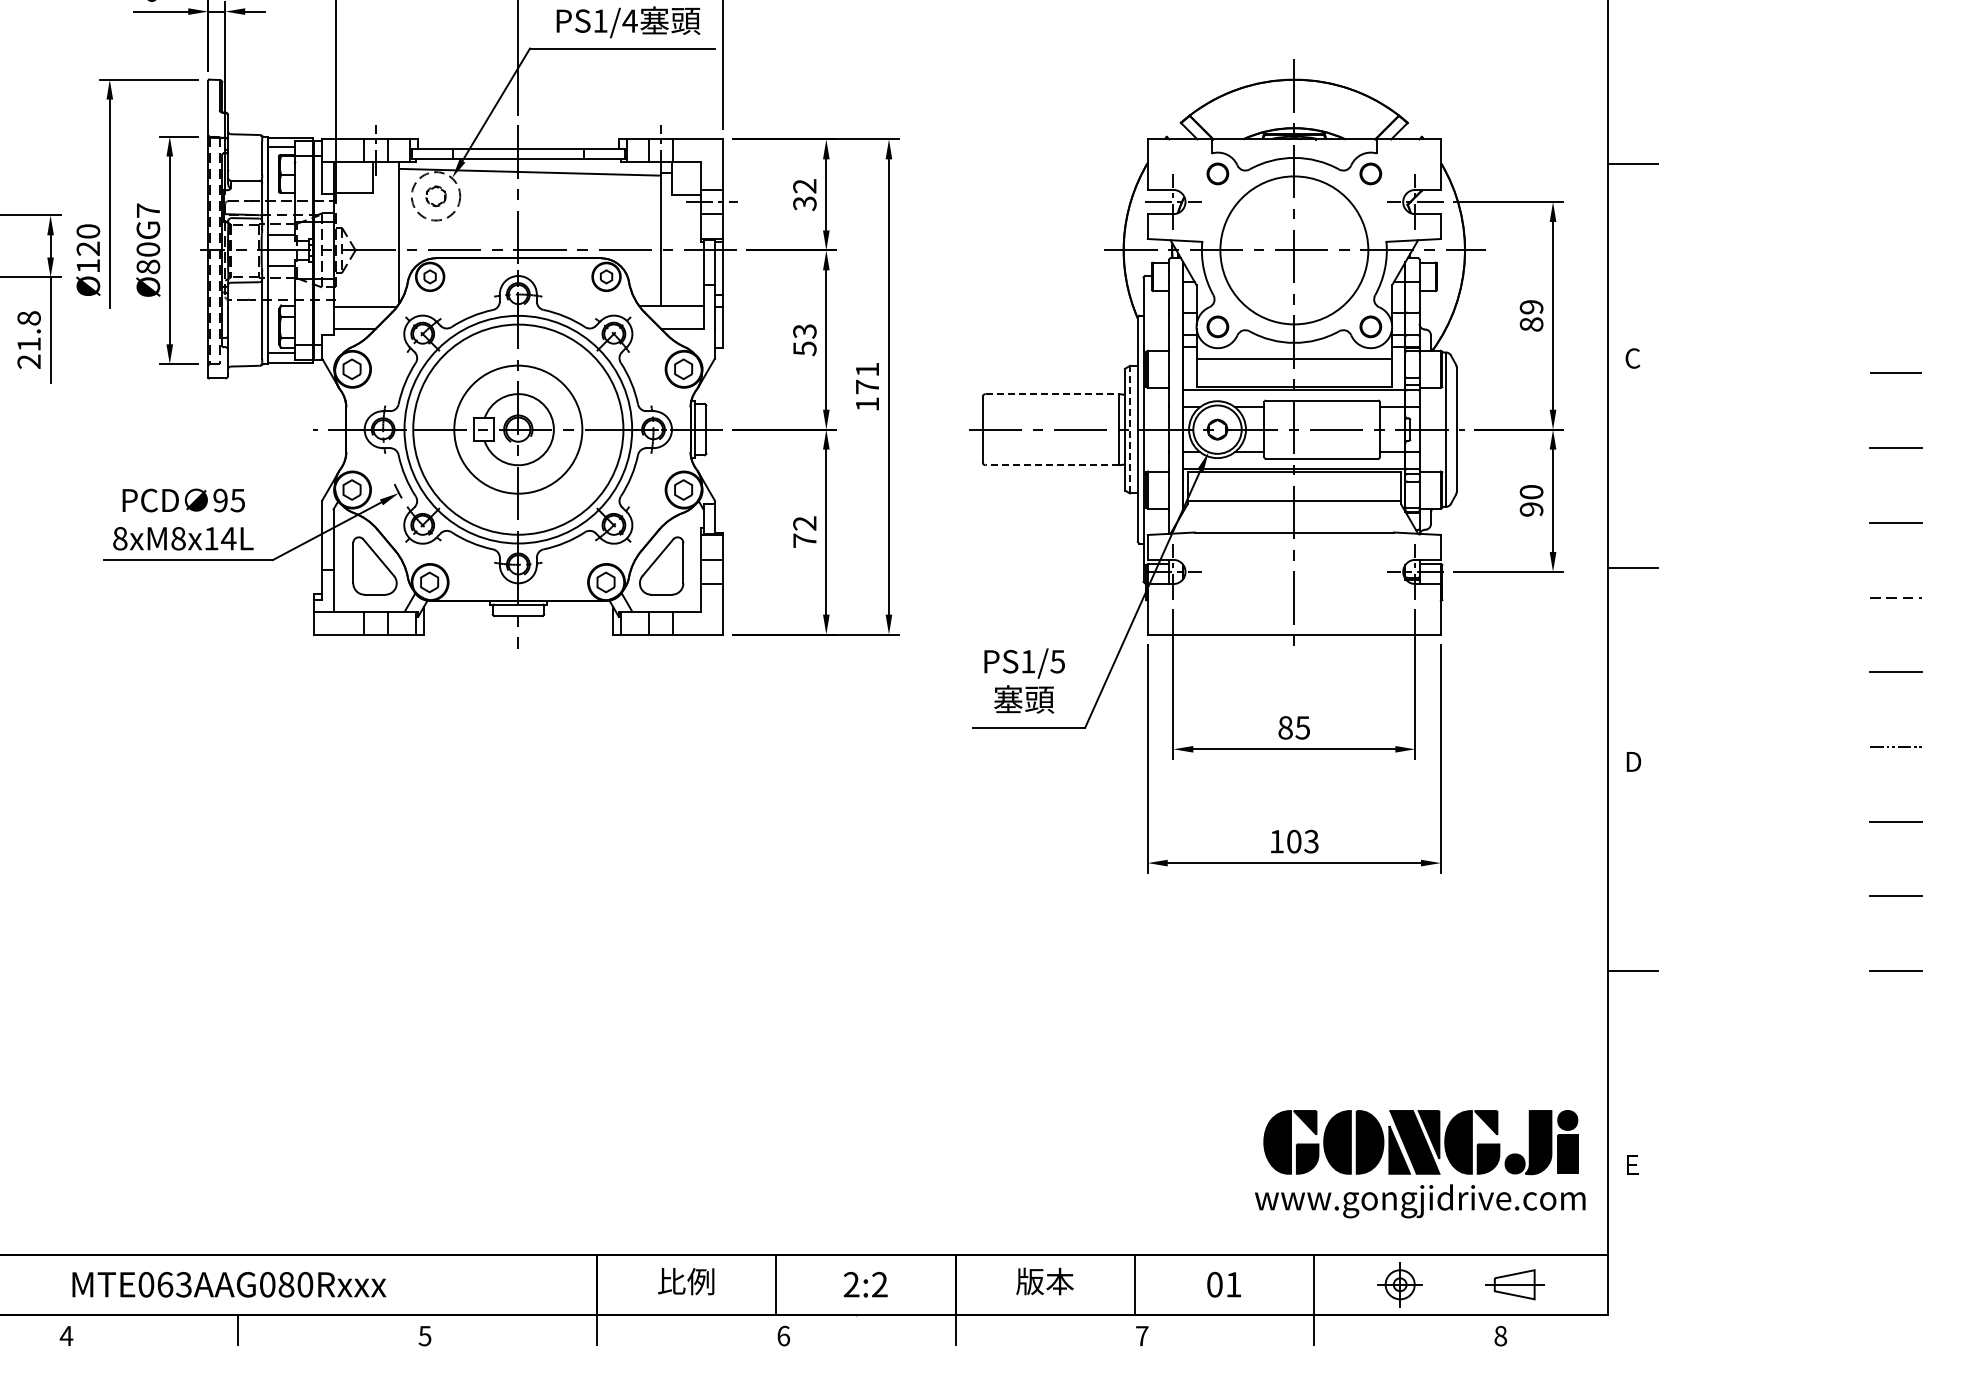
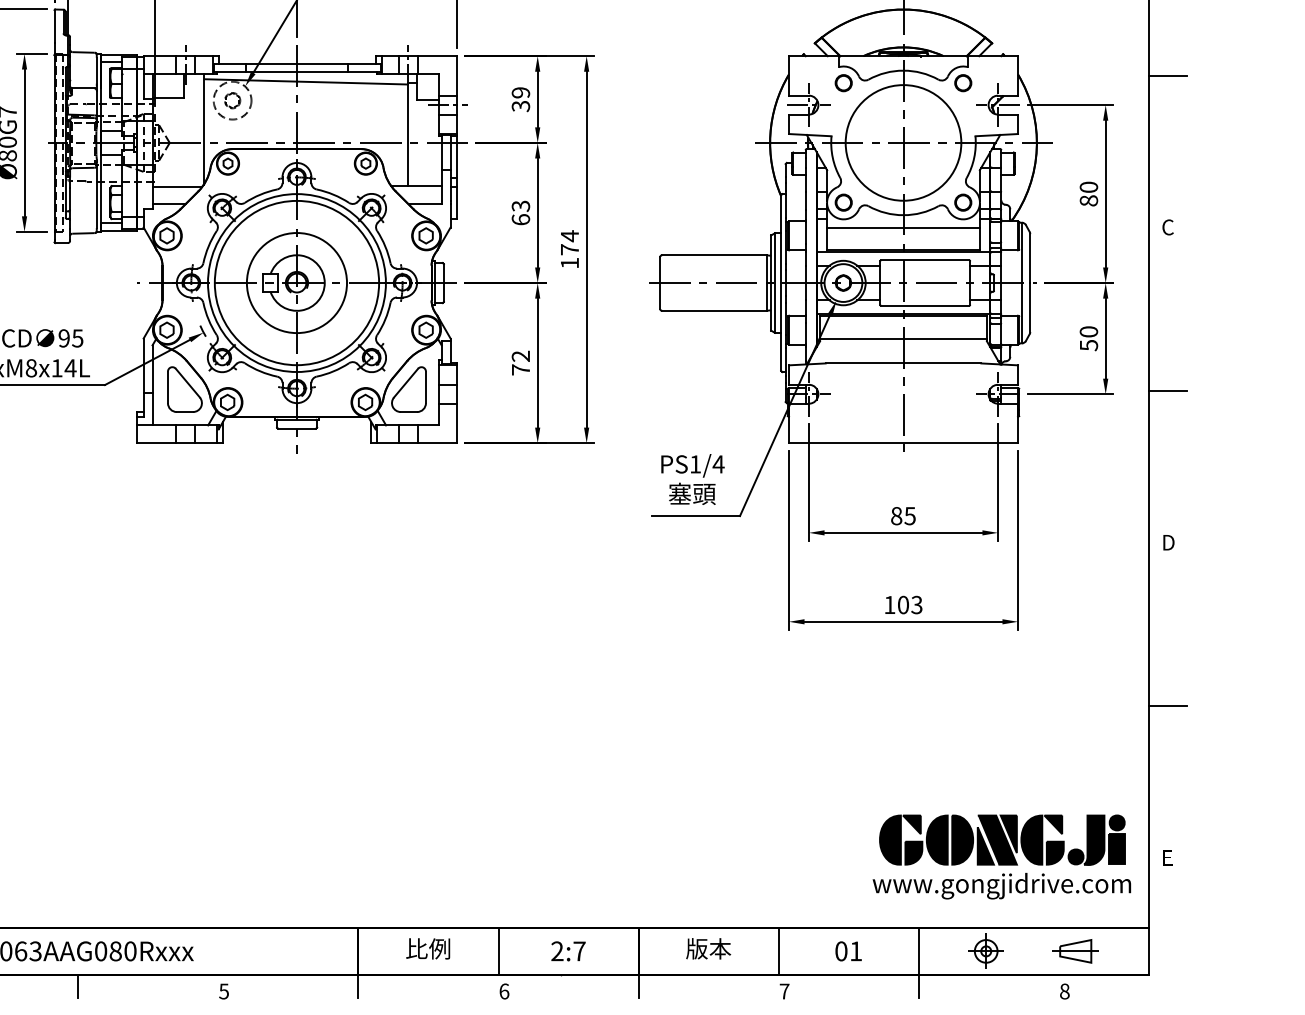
text: (804, 186) -> (520, 92), 32 -> 39
text: (1531, 307) -> (1088, 187), 89 -> 80
text: (804, 348) -> (520, 219), 53 -> 63
text: (867, 369) -> (569, 236), 171 -> 174
line: (1052, 394) -> (714, 255), dashed -> solid
line: (1129, 429) -> (774, 282), dashed -> solid
line: (1052, 465) -> (714, 311), dashed -> solid
text: (1531, 509) -> (1088, 345), 90 -> 50
text: (1057, 661) -> (718, 464), PS1/5 -> PS1/4
text: (879, 1284) -> (579, 951), 2:2 -> 2:7

